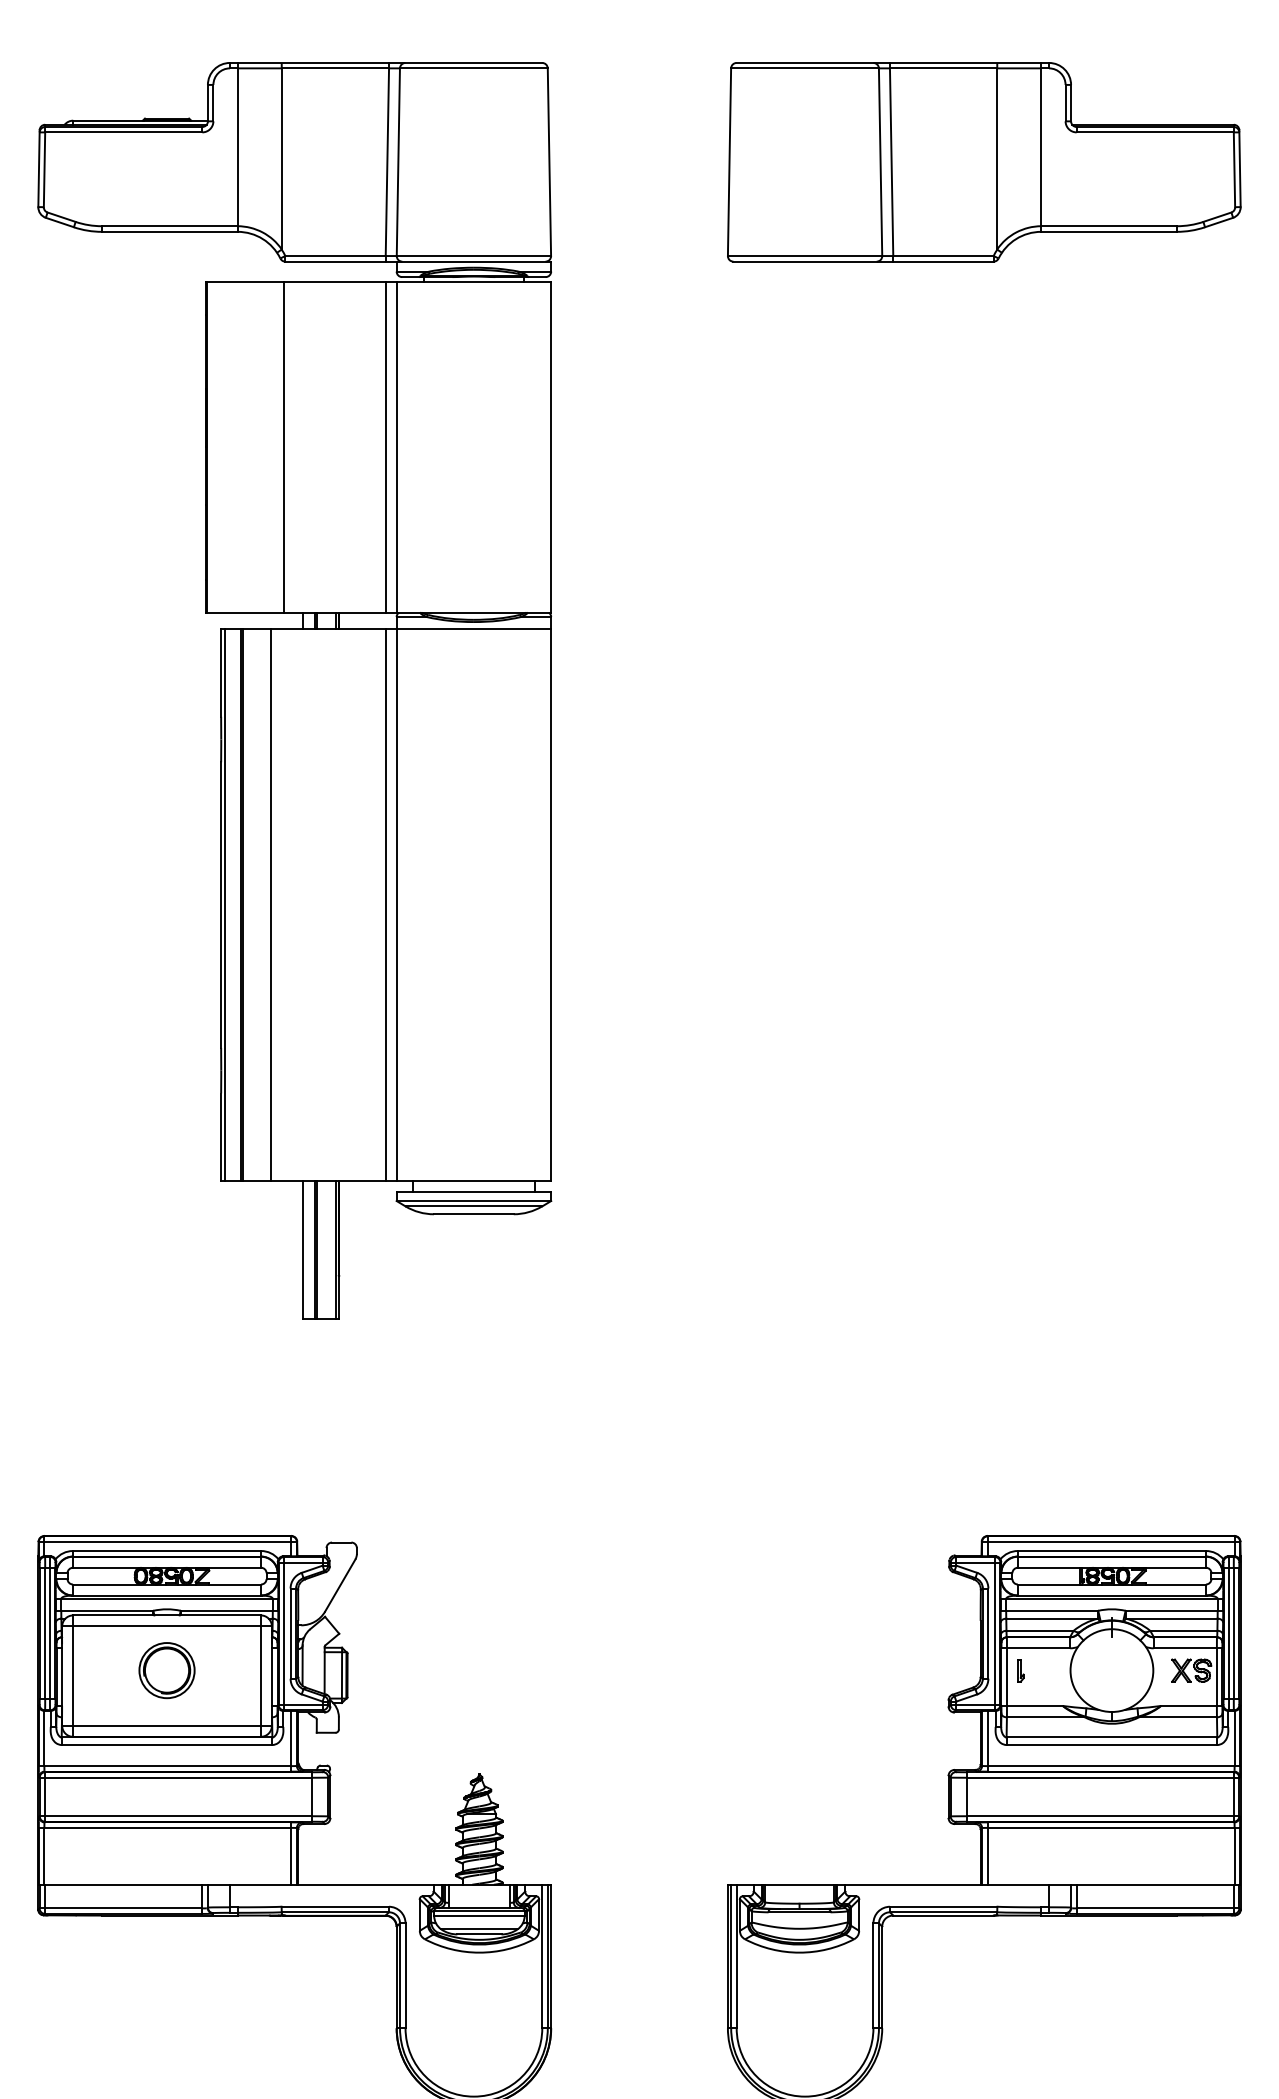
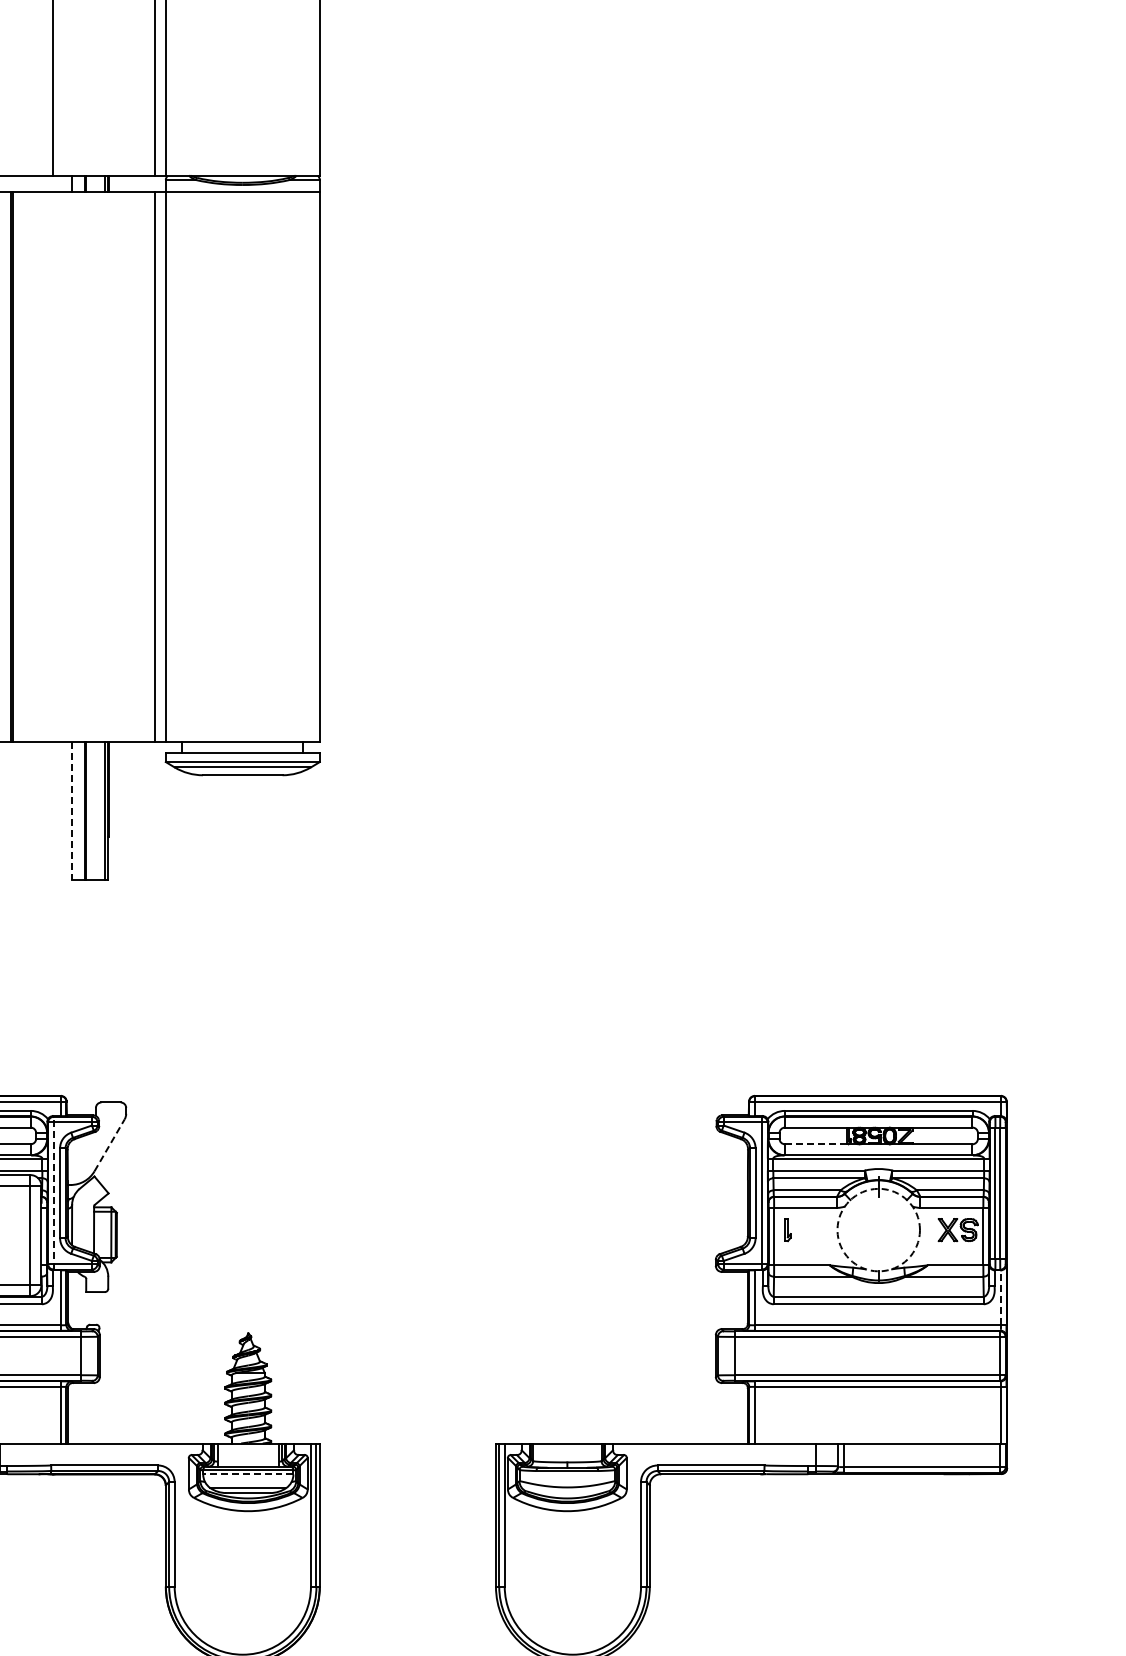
line: (270, 905) -> (40, 467), removed
line: (302, 1250) -> (71, 811), solid -> dashed
line: (1048, 1584) -> (815, 1144), solid -> dashed
line: (340, 1585) -> (109, 1145), solid -> dashed
line: (284, 1633) -> (54, 1193), solid -> dashed
circle: (1111, 1670) -> (878, 1229), solid -> dashed
line: (1234, 1738) -> (1000, 1297), solid -> dashed
line: (478, 1915) -> (247, 1474), solid -> dashed

